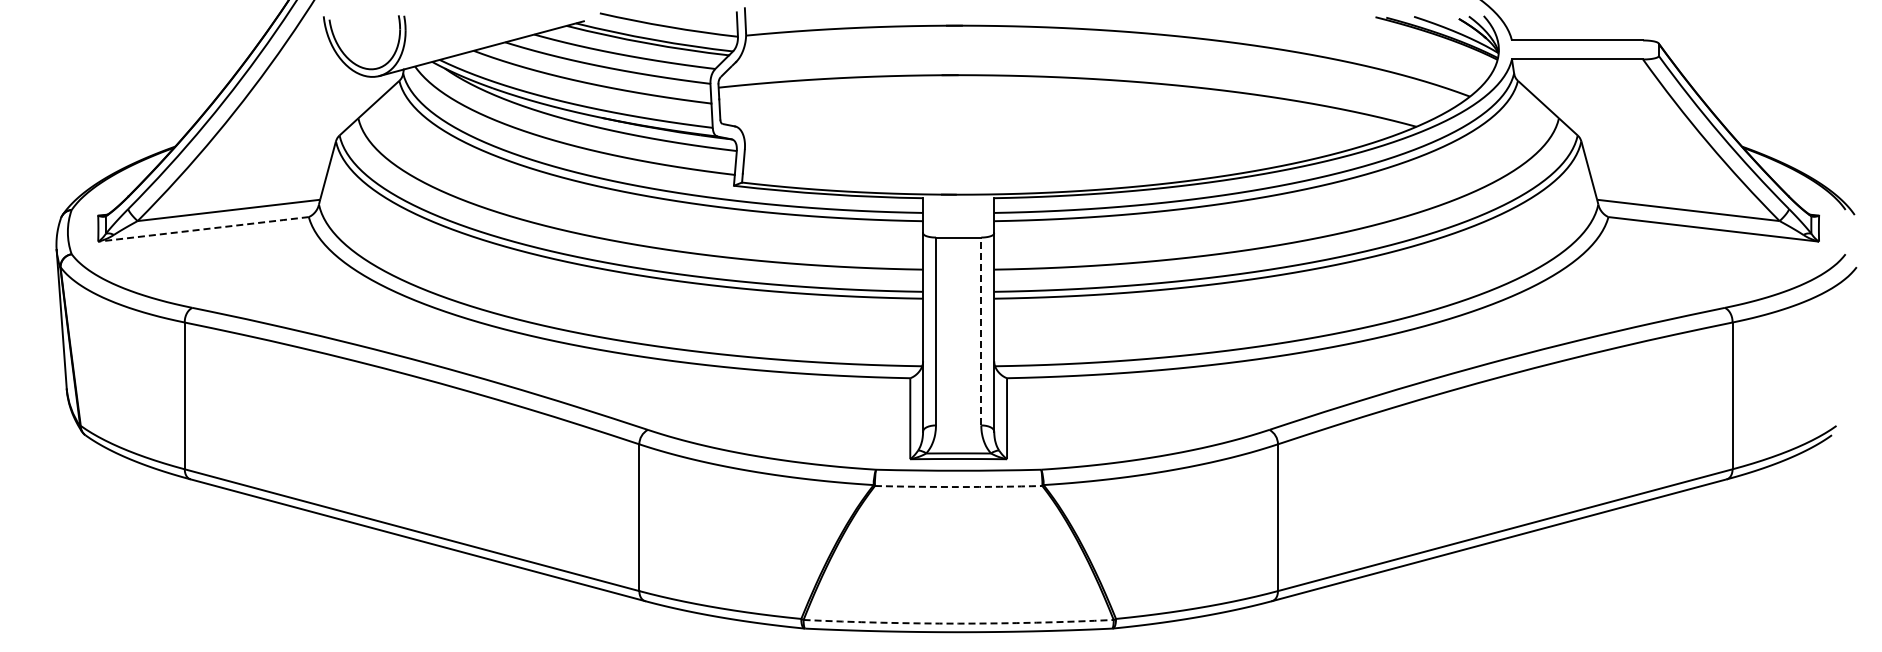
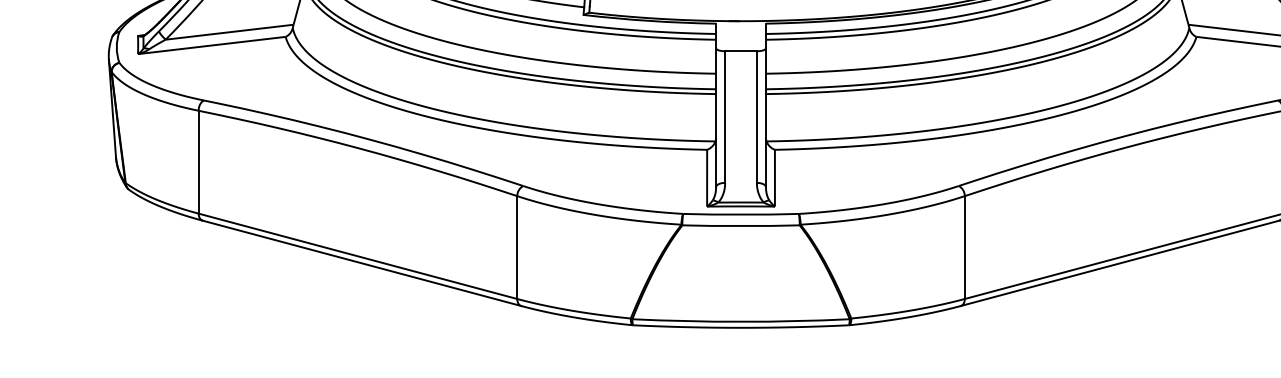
line: (203, 229) -> (211, 45), dashed -> solid
line: (981, 331) -> (757, 117), dashed -> solid
arc: (958, 487) -> (740, 226), dashed -> solid
arc: (958, 623) -> (740, 321), dashed -> solid

